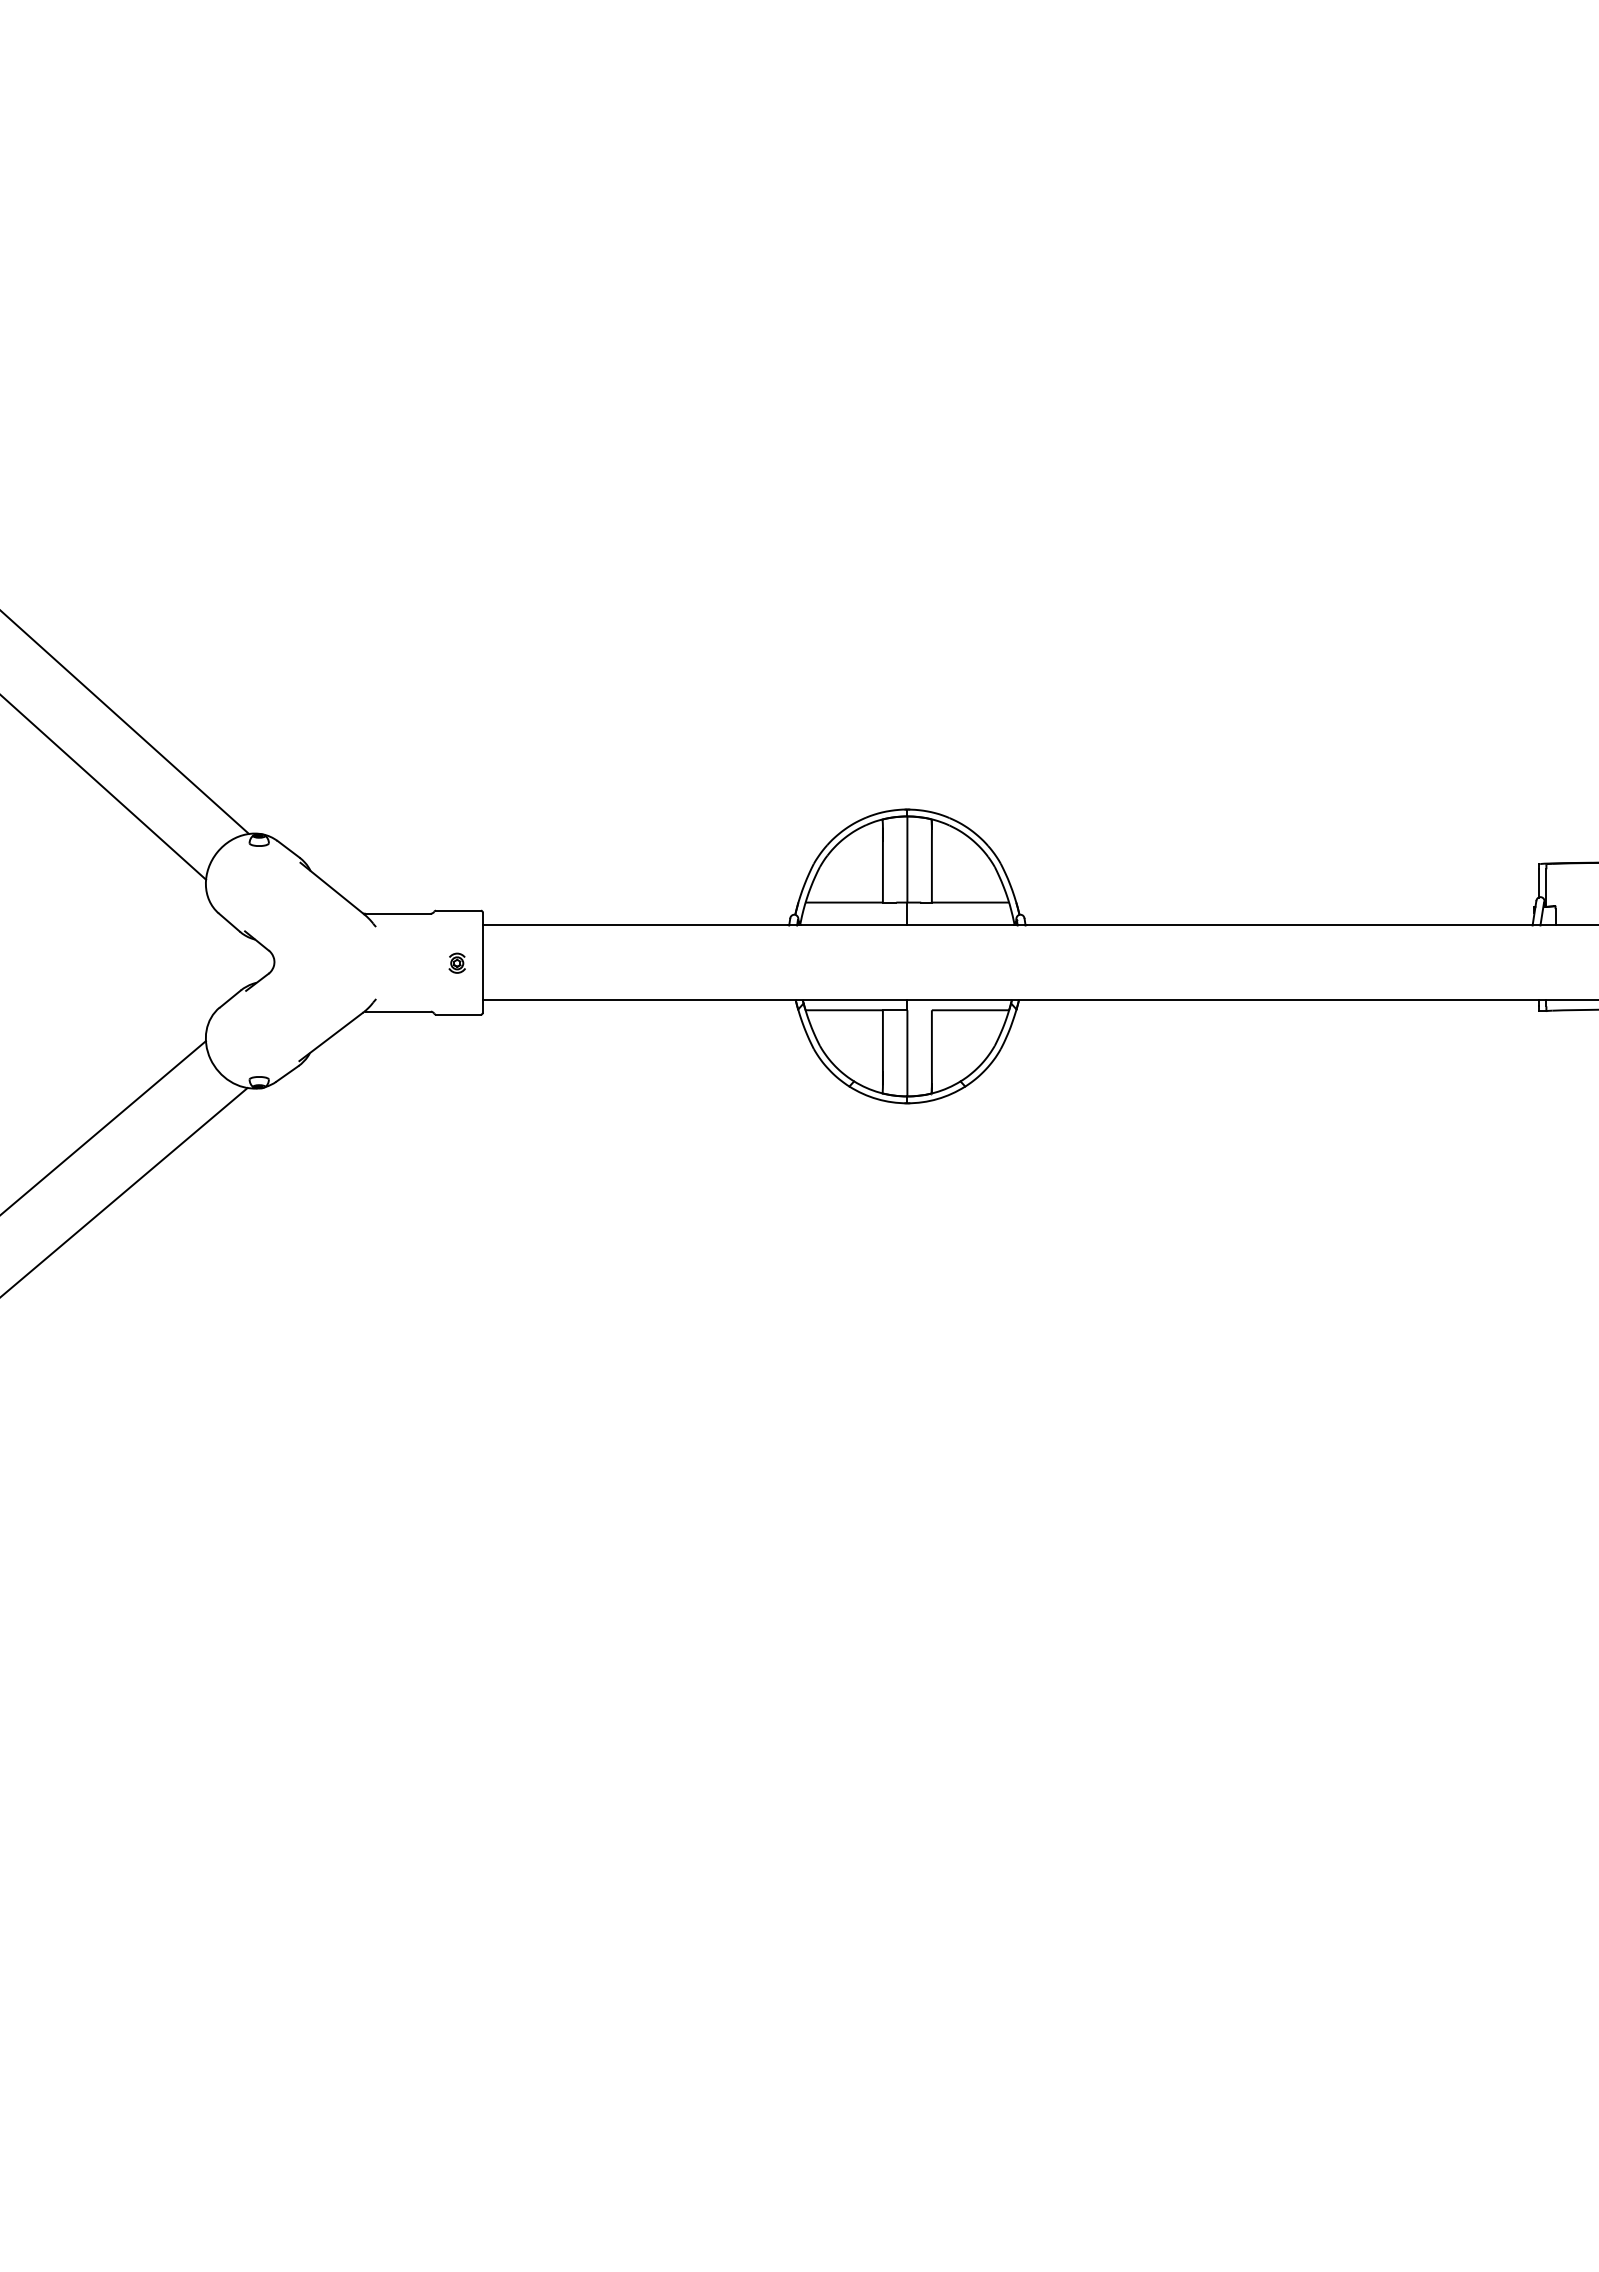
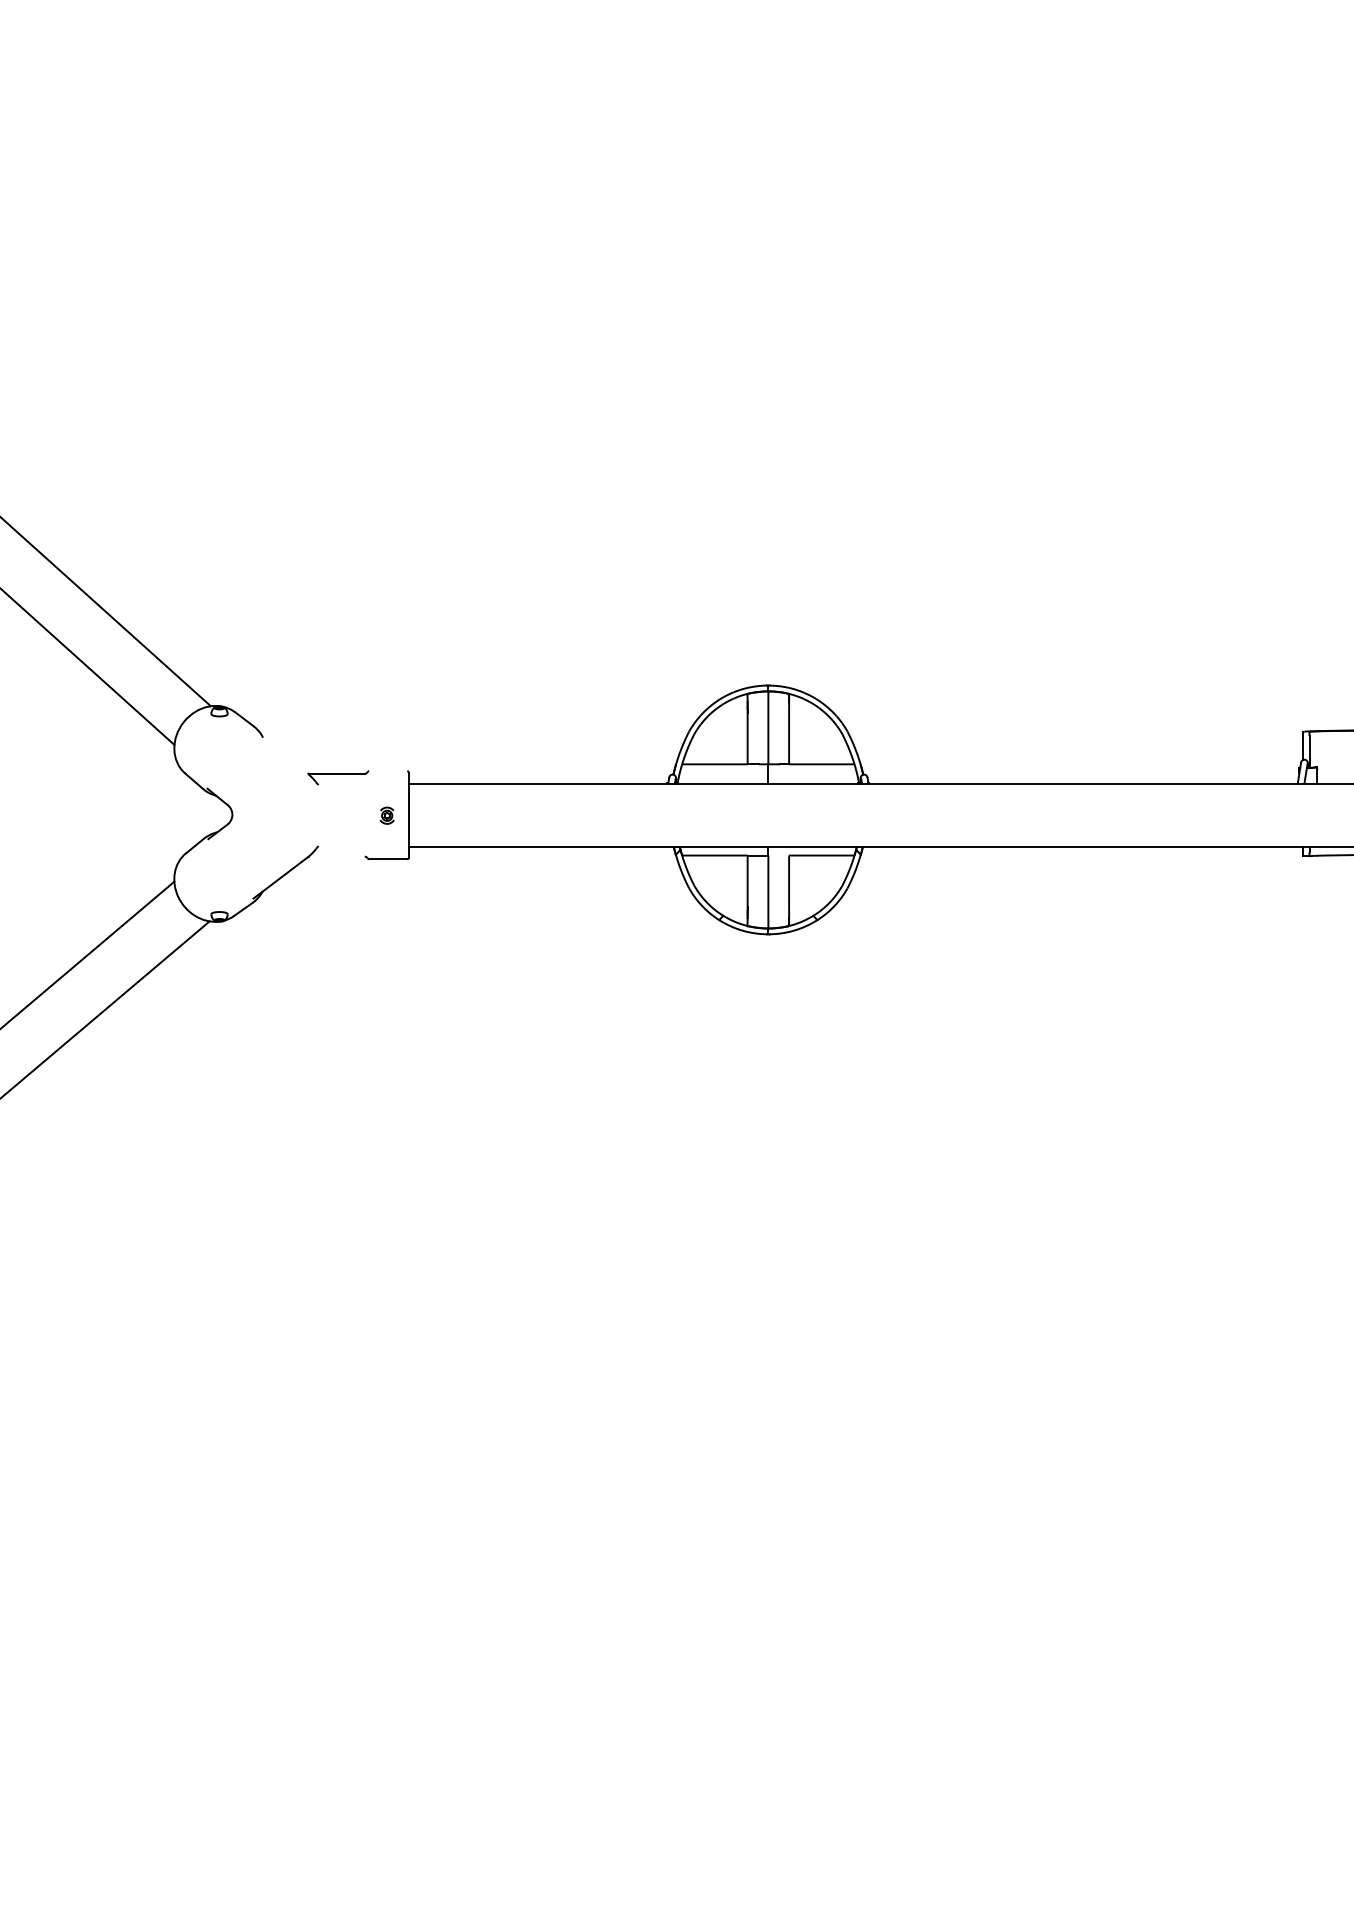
line: (332, 888) -> (281, 752), removed
line: (458, 910) -> (388, 771), removed
line: (397, 1011) -> (336, 856), removed

